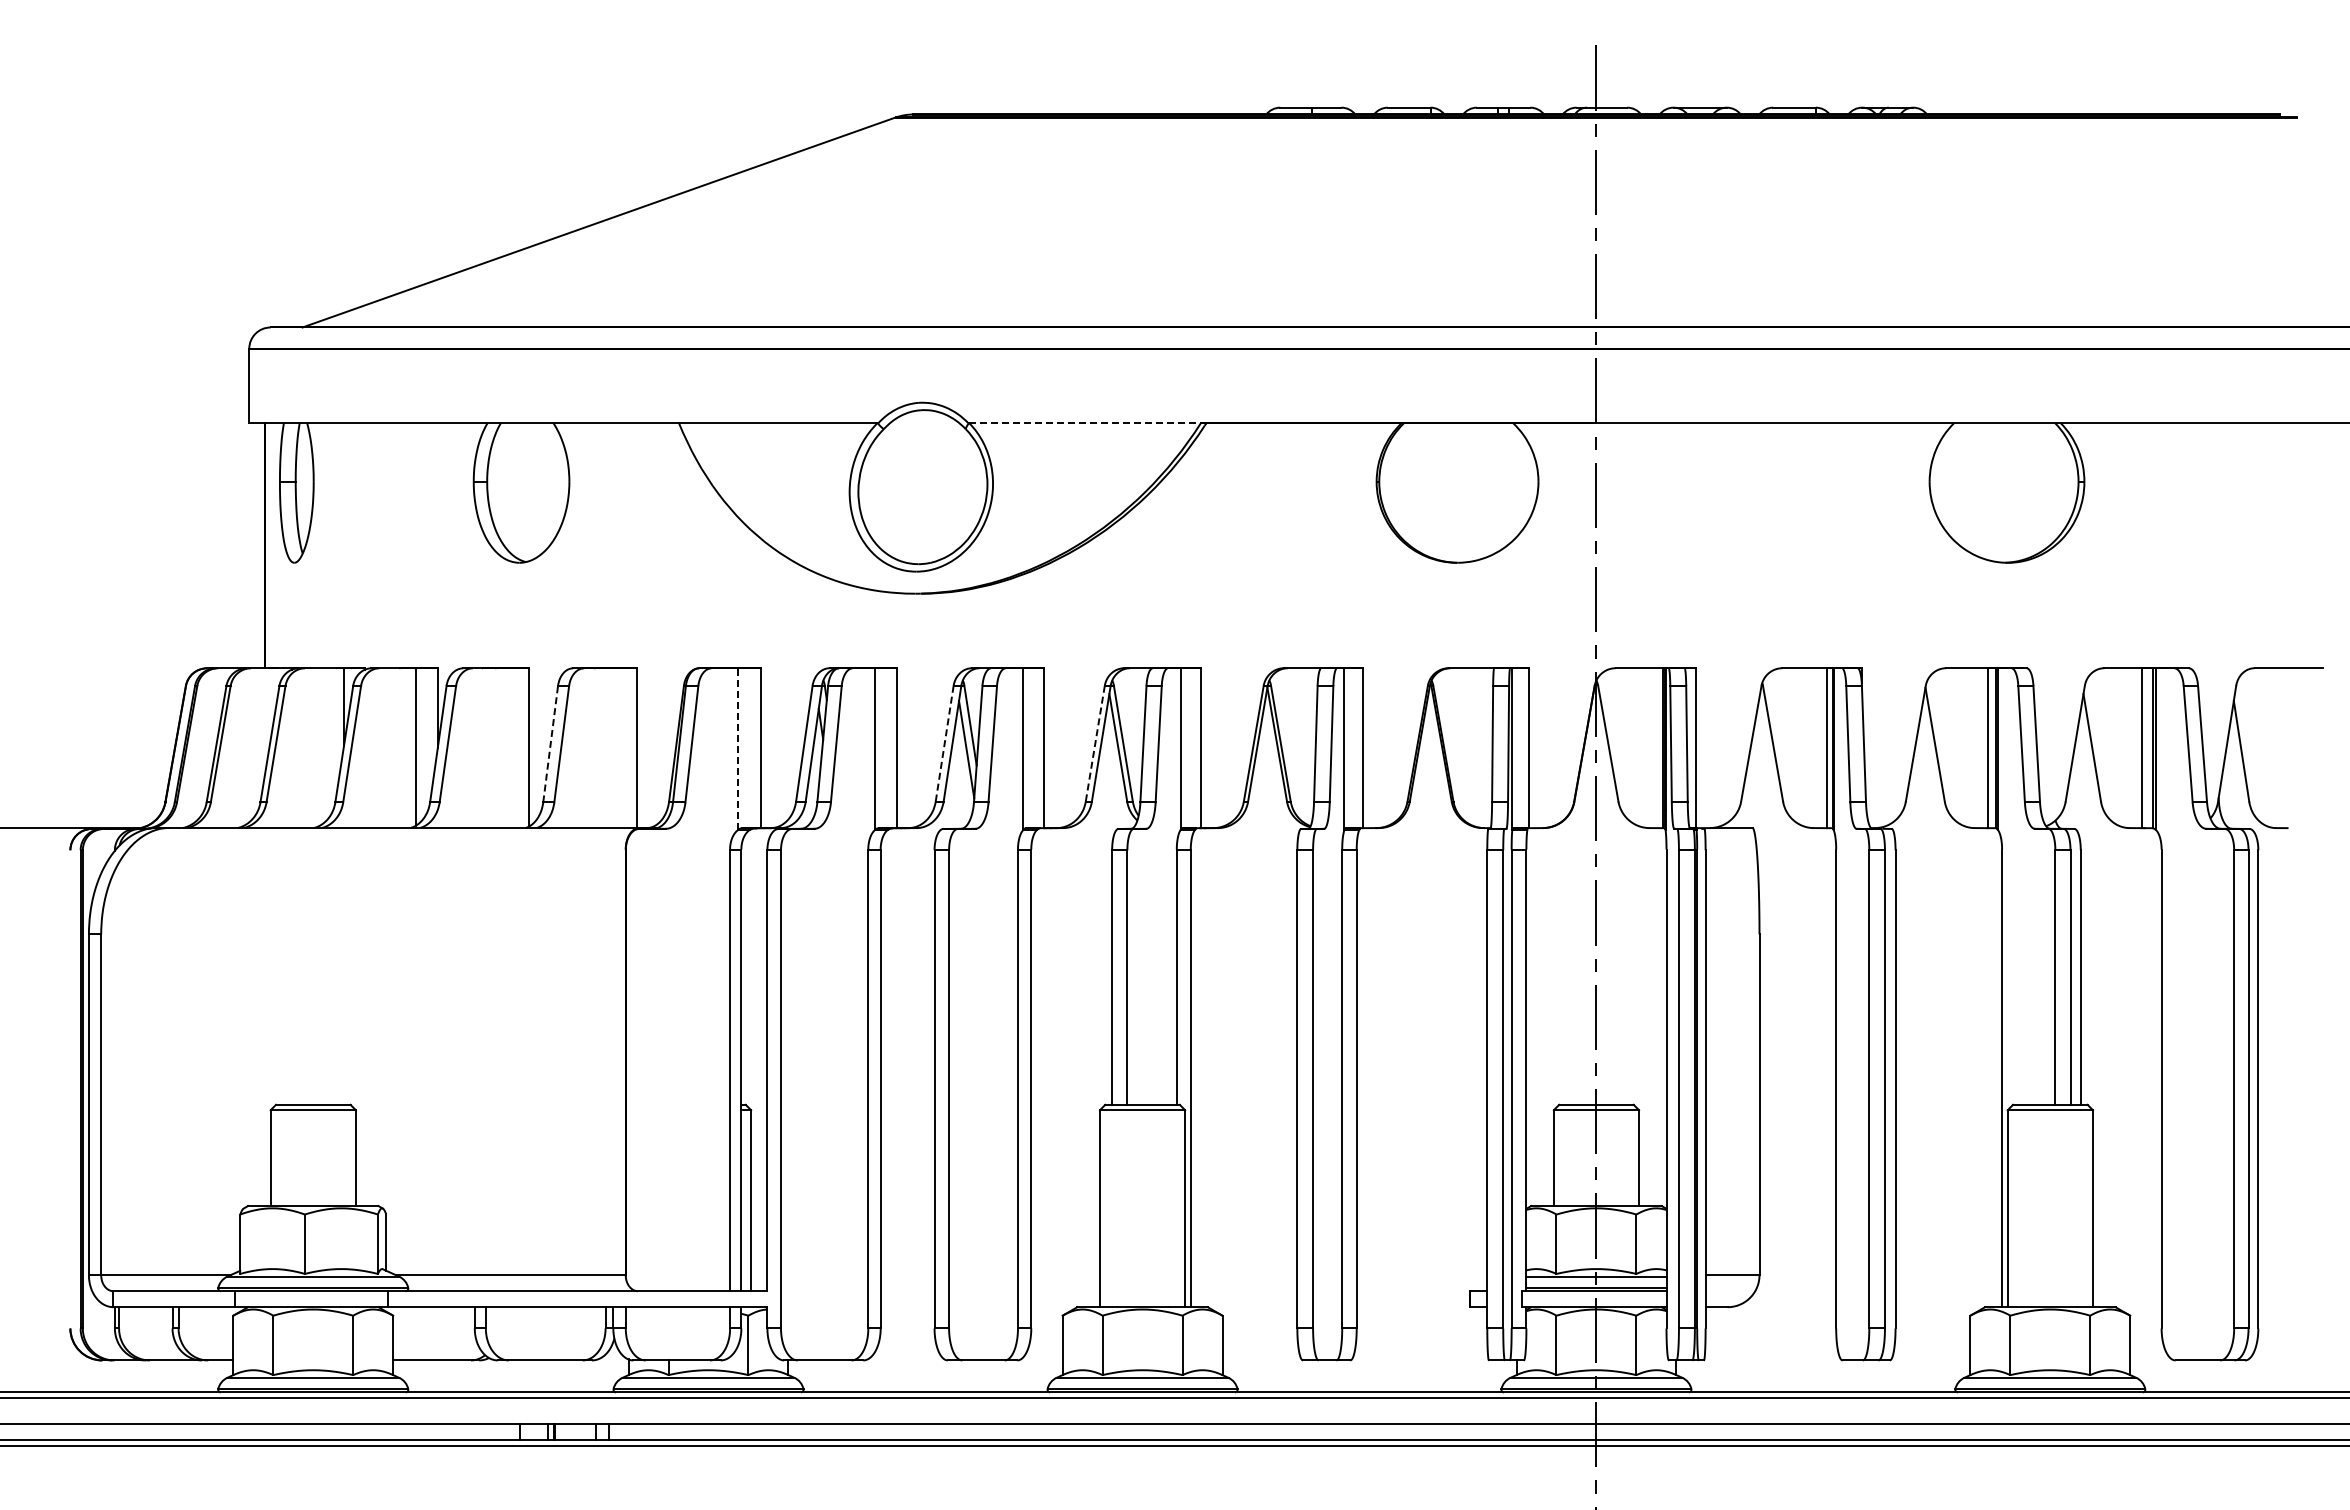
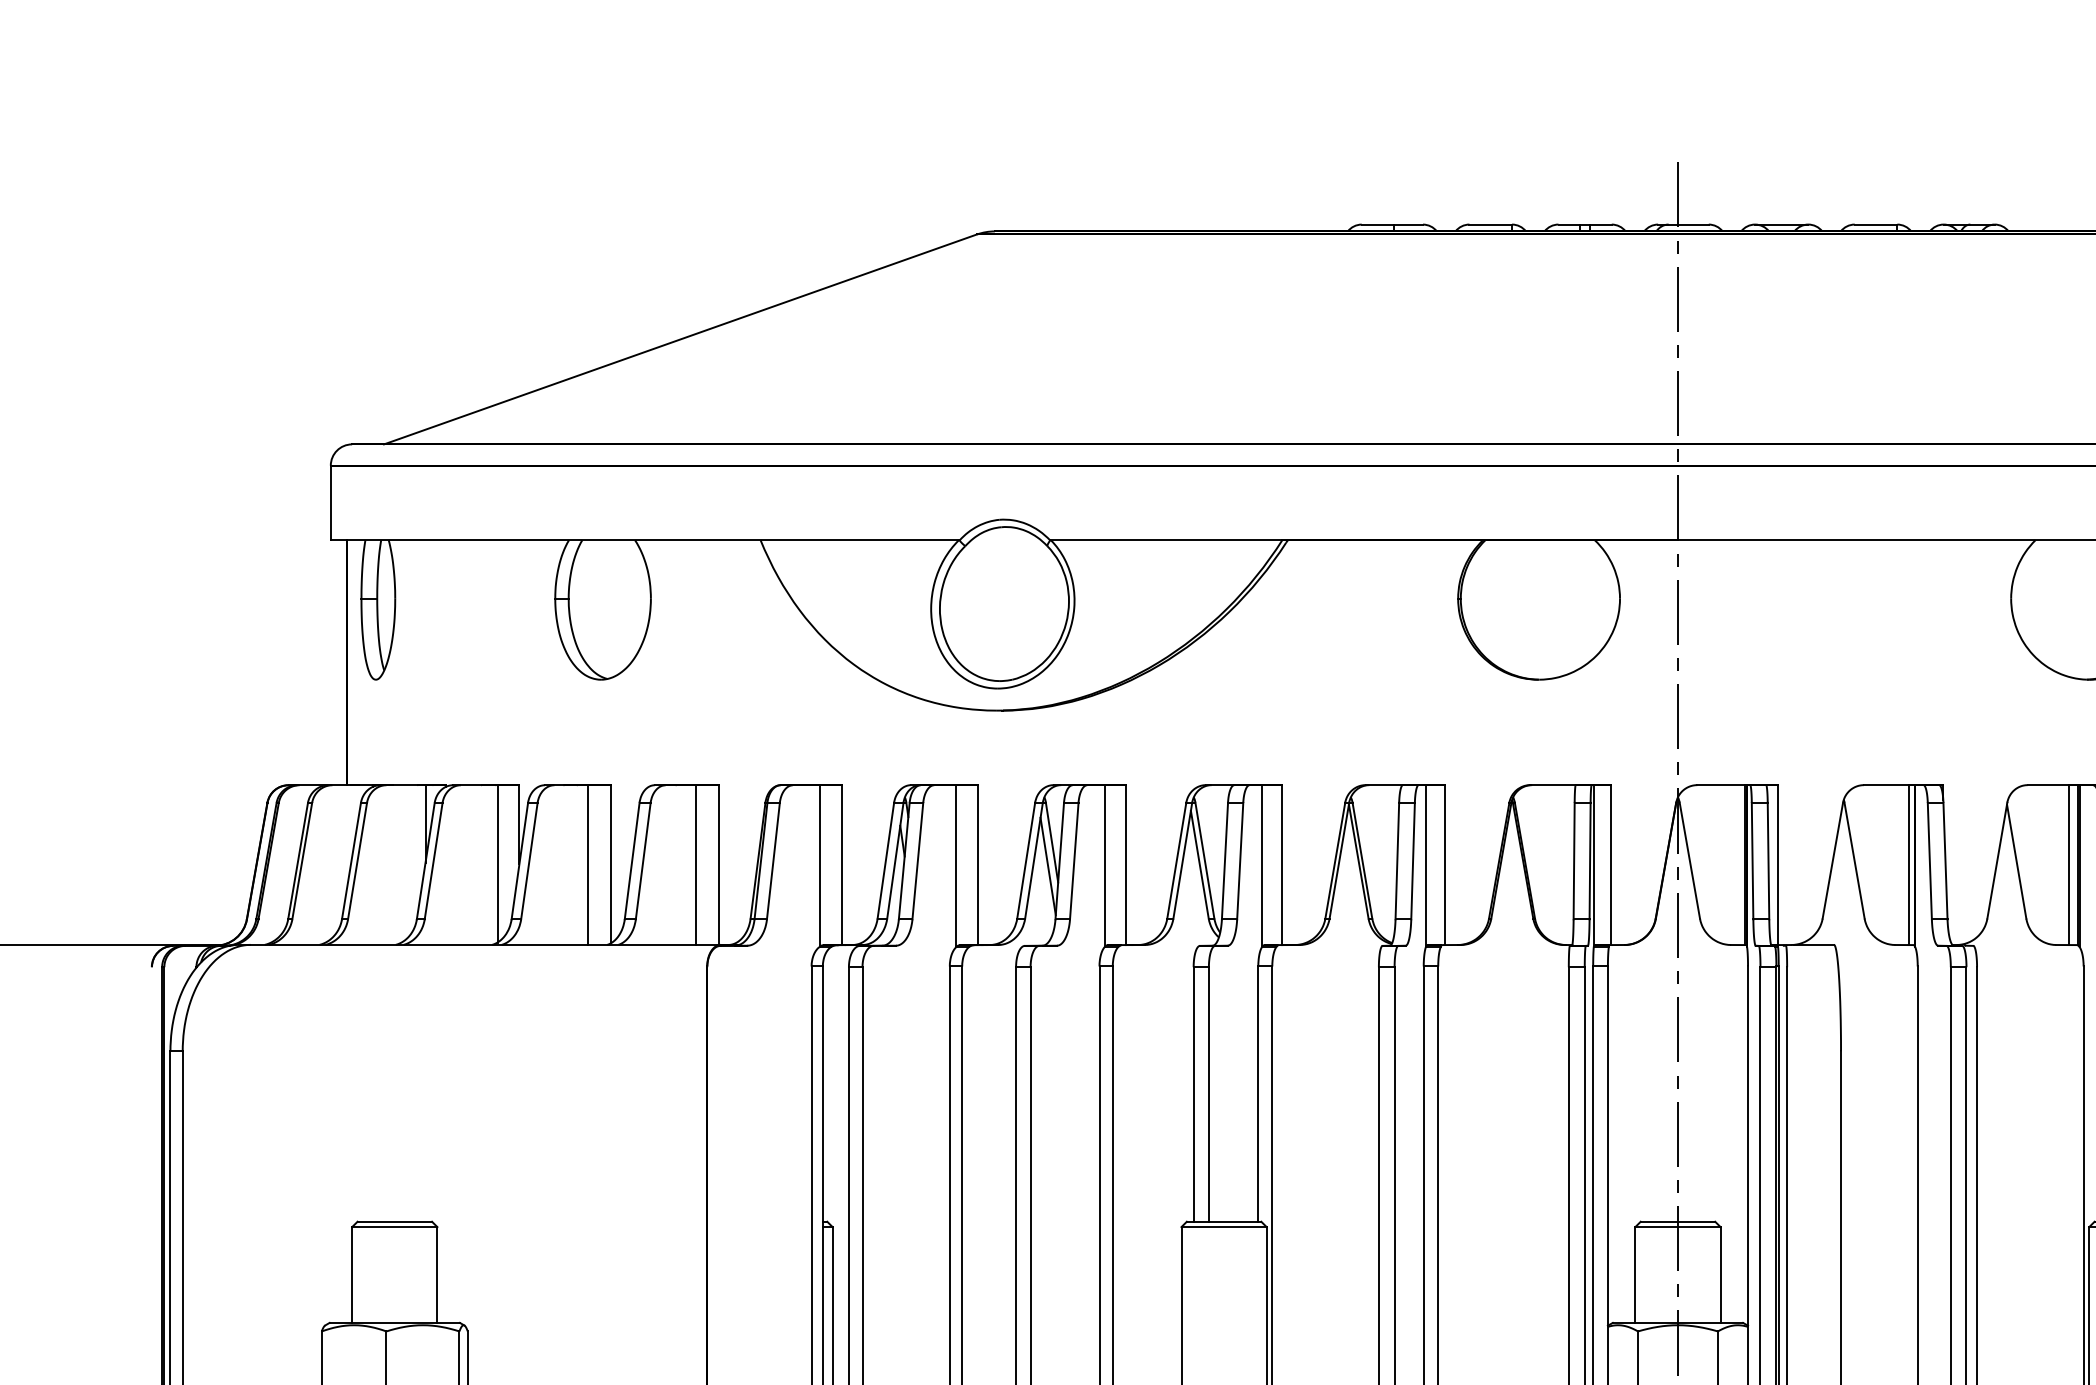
line: (1085, 423) -> (1167, 540), dashed -> solid
line: (944, 743) -> (1026, 860), dashed -> solid
line: (1095, 743) -> (1177, 860), dashed -> solid
line: (550, 744) -> (632, 861), dashed -> solid
line: (506, 747) -> (588, 864), added
line: (614, 747) -> (696, 864), added
line: (738, 749) -> (820, 866), dashed -> solid

